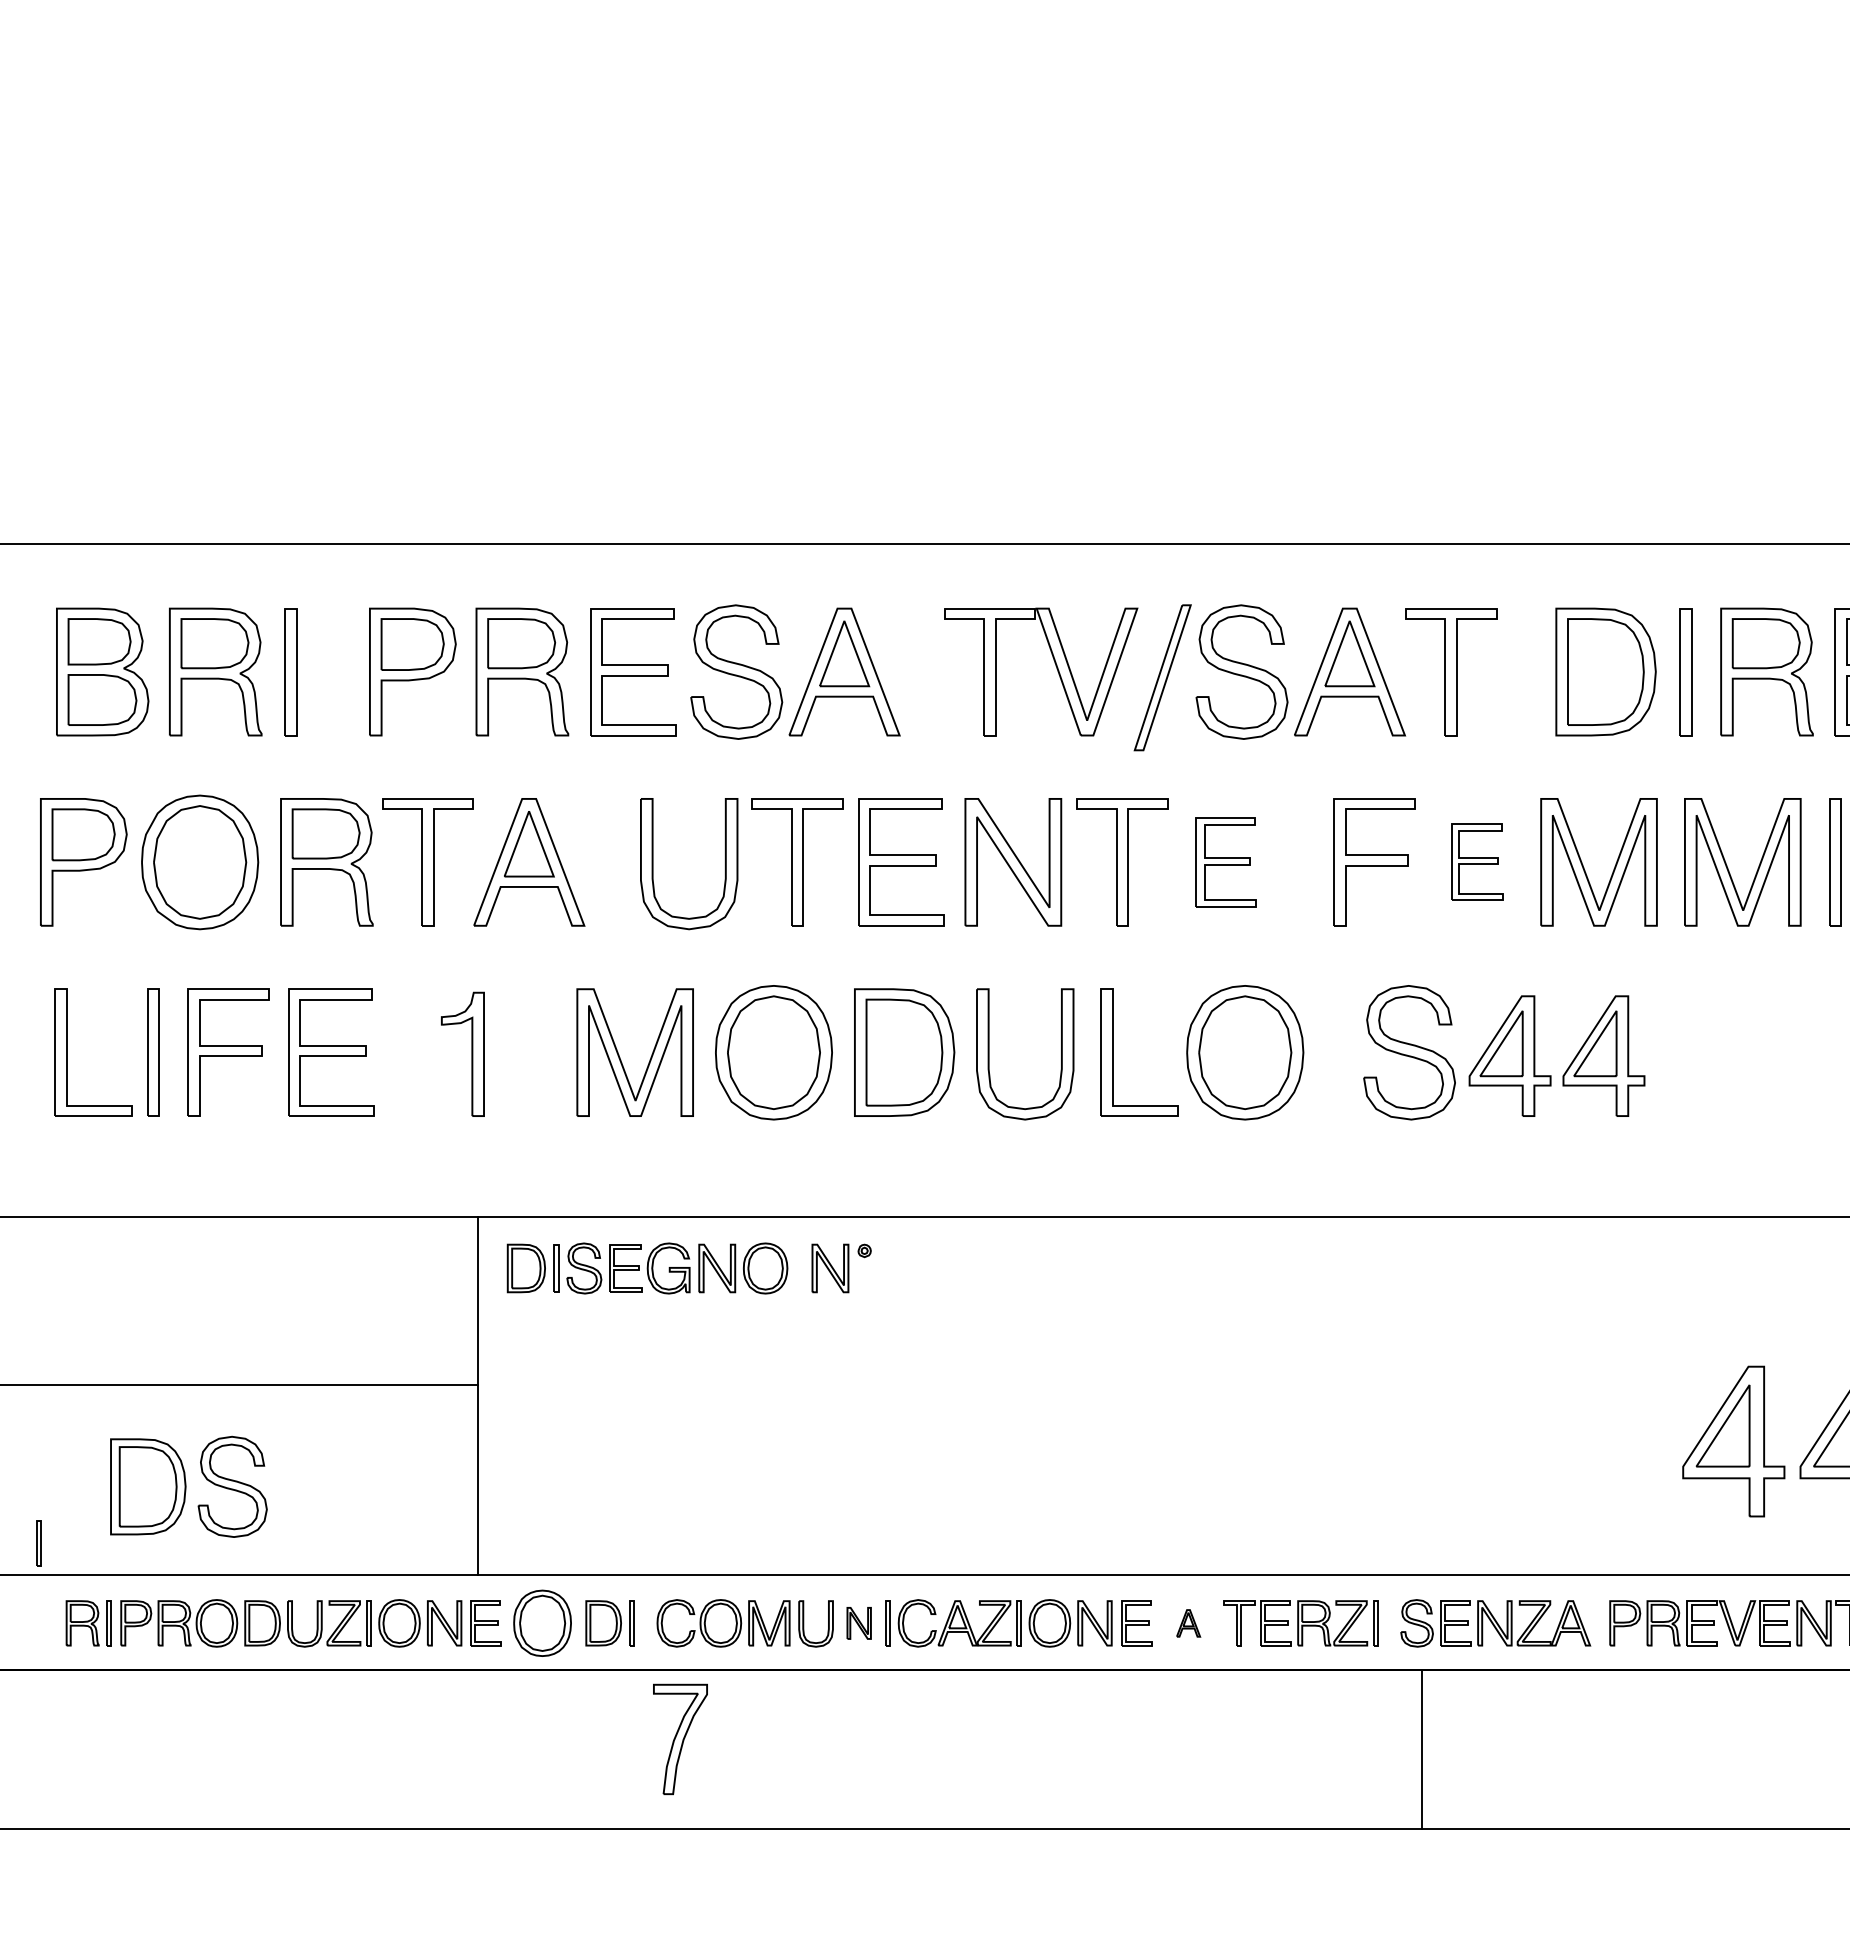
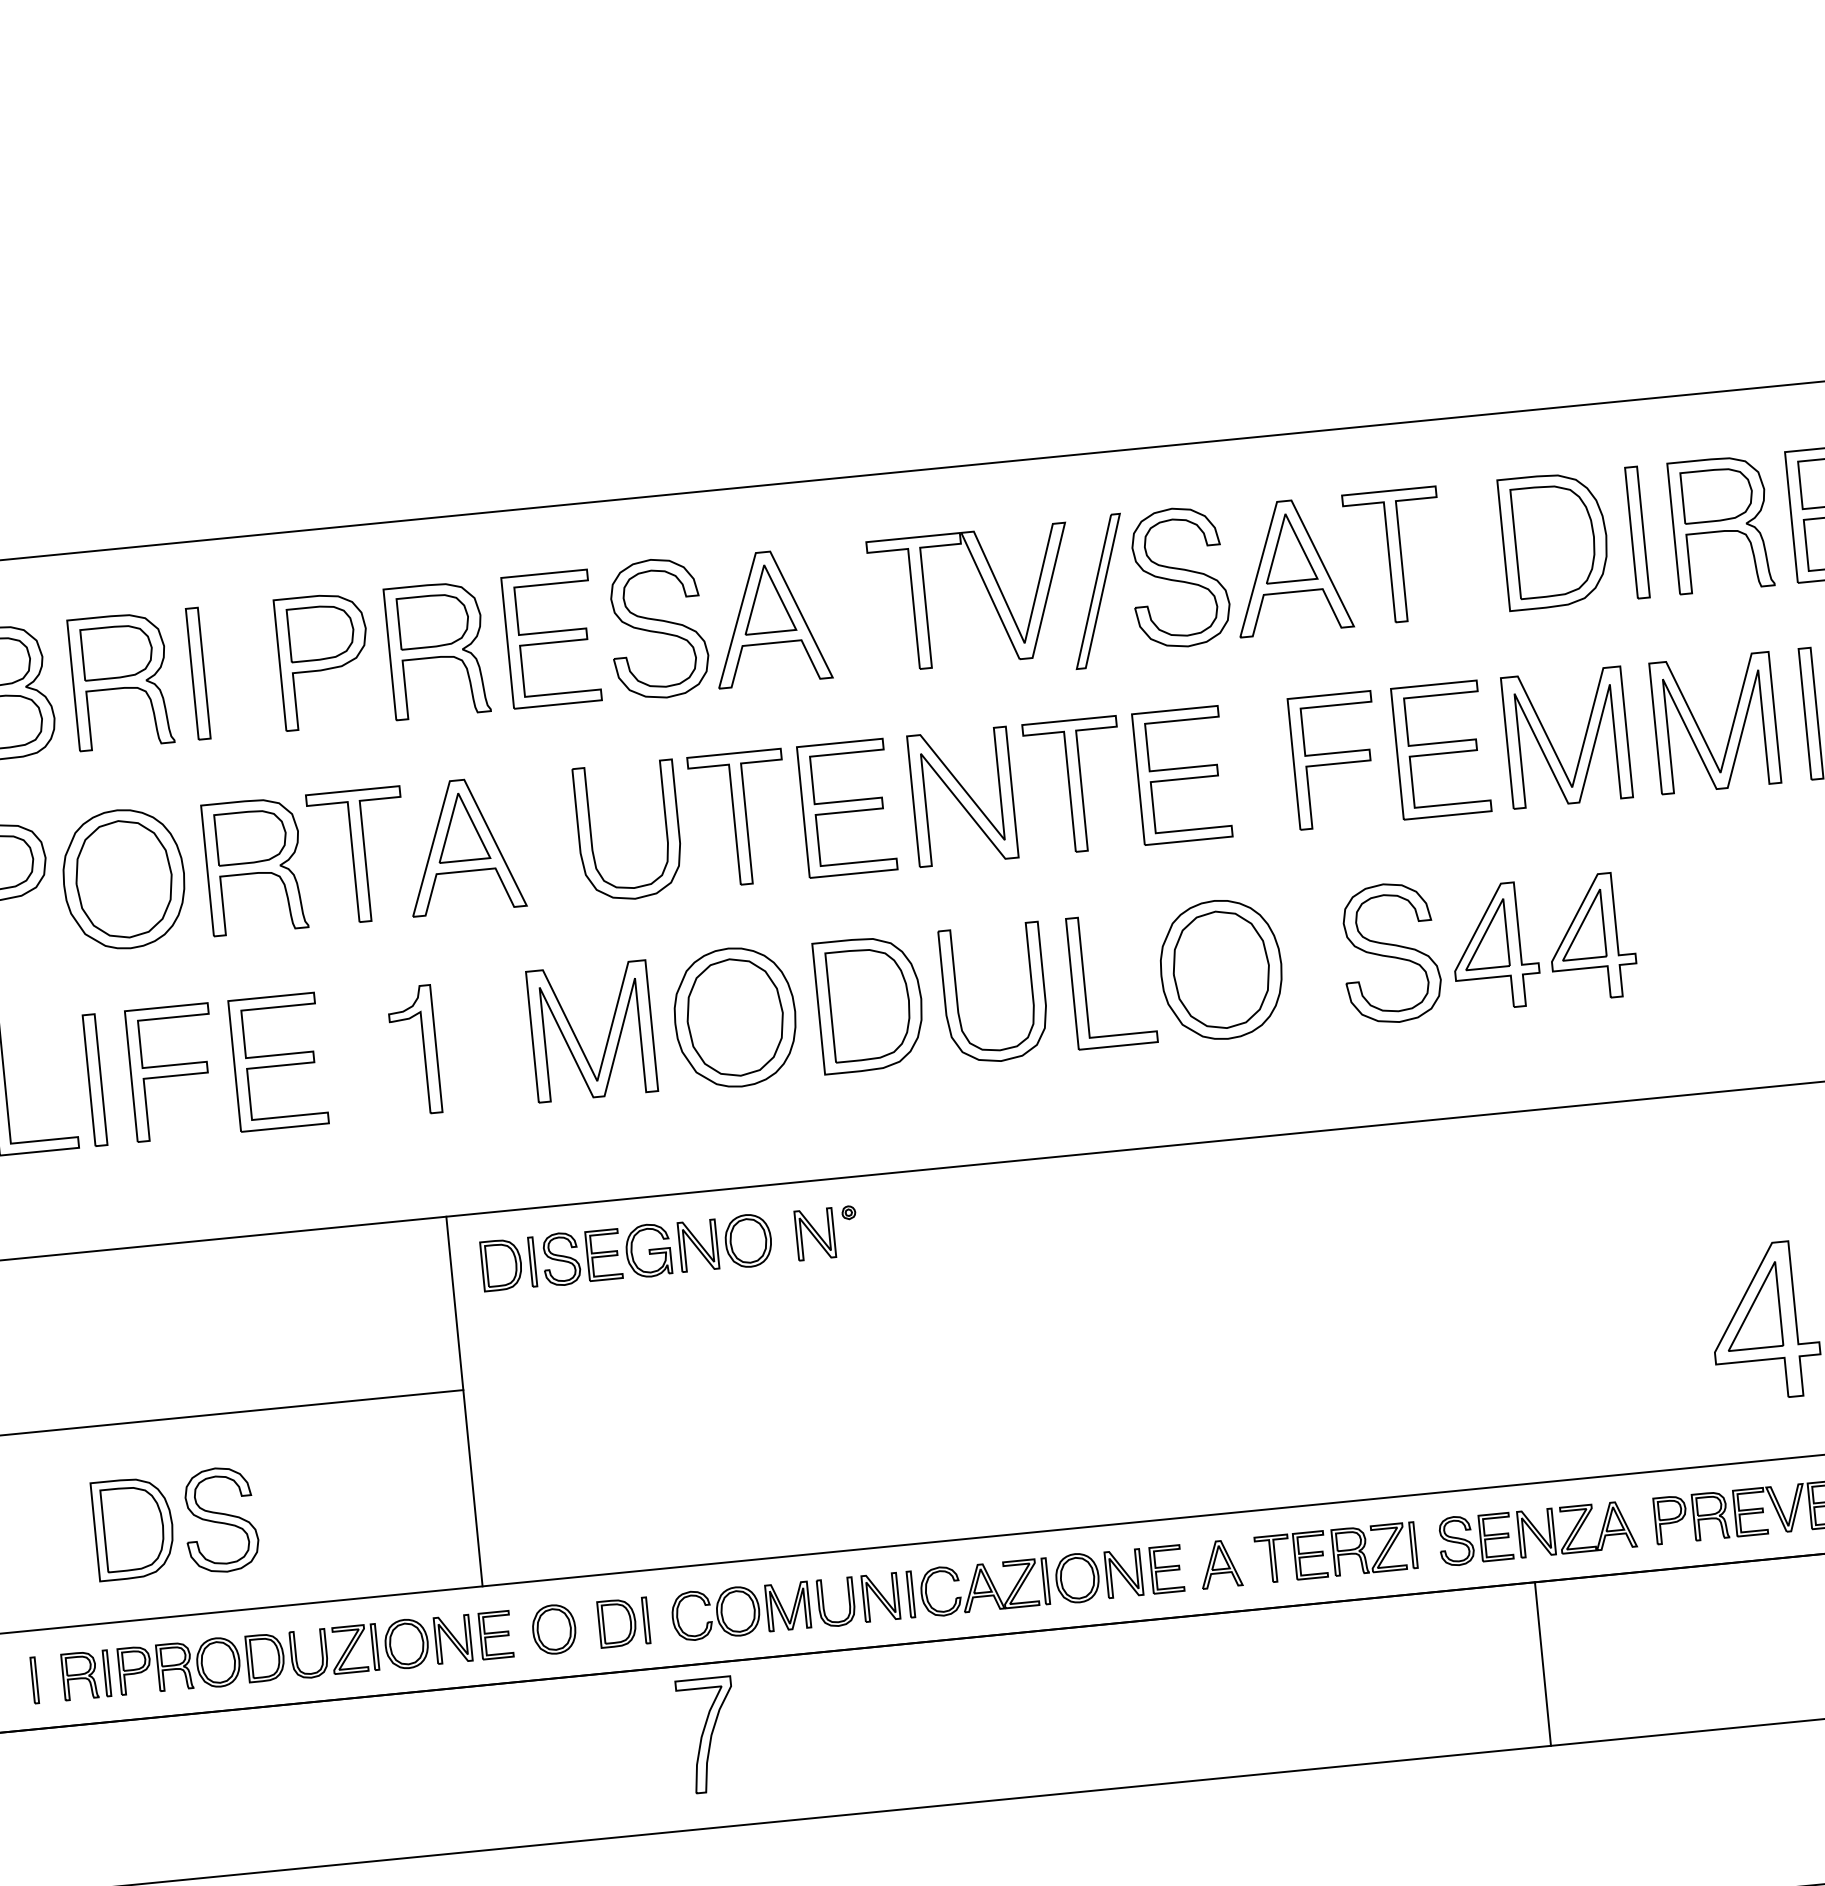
part: (1226, 862) -> (1182, 775), size x1.43
part: (1477, 862) -> (1441, 750), size x1.67
part: (38, 1543) -> (34, 1680), moved
part: (542, 1623) -> (554, 1629), size x0.71
part: (858, 1623) -> (880, 1597), size x1.43
part: (1188, 1623) -> (1220, 1564), size x1.67
line: (1421, 1749) -> (1542, 1663), moved

